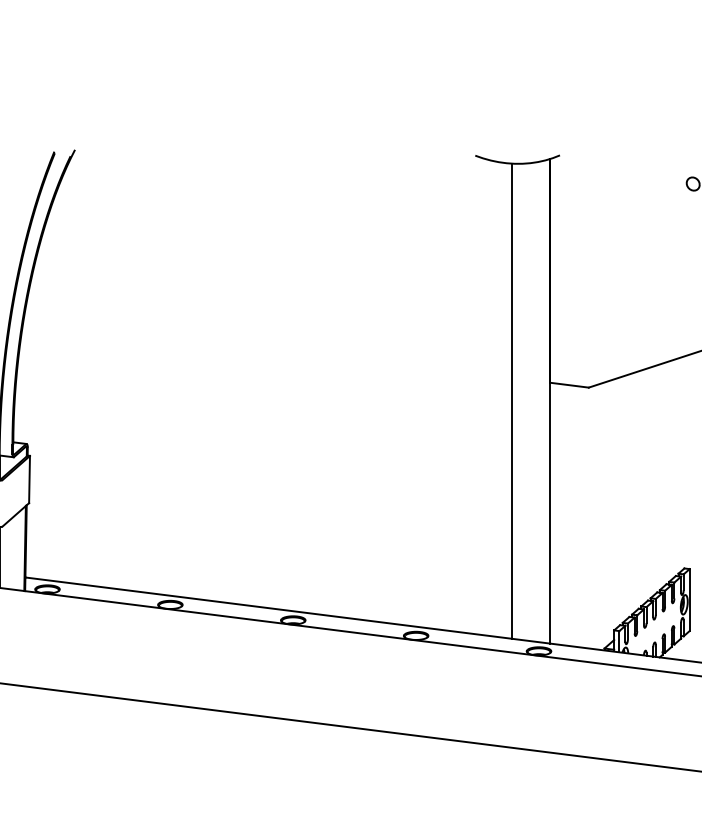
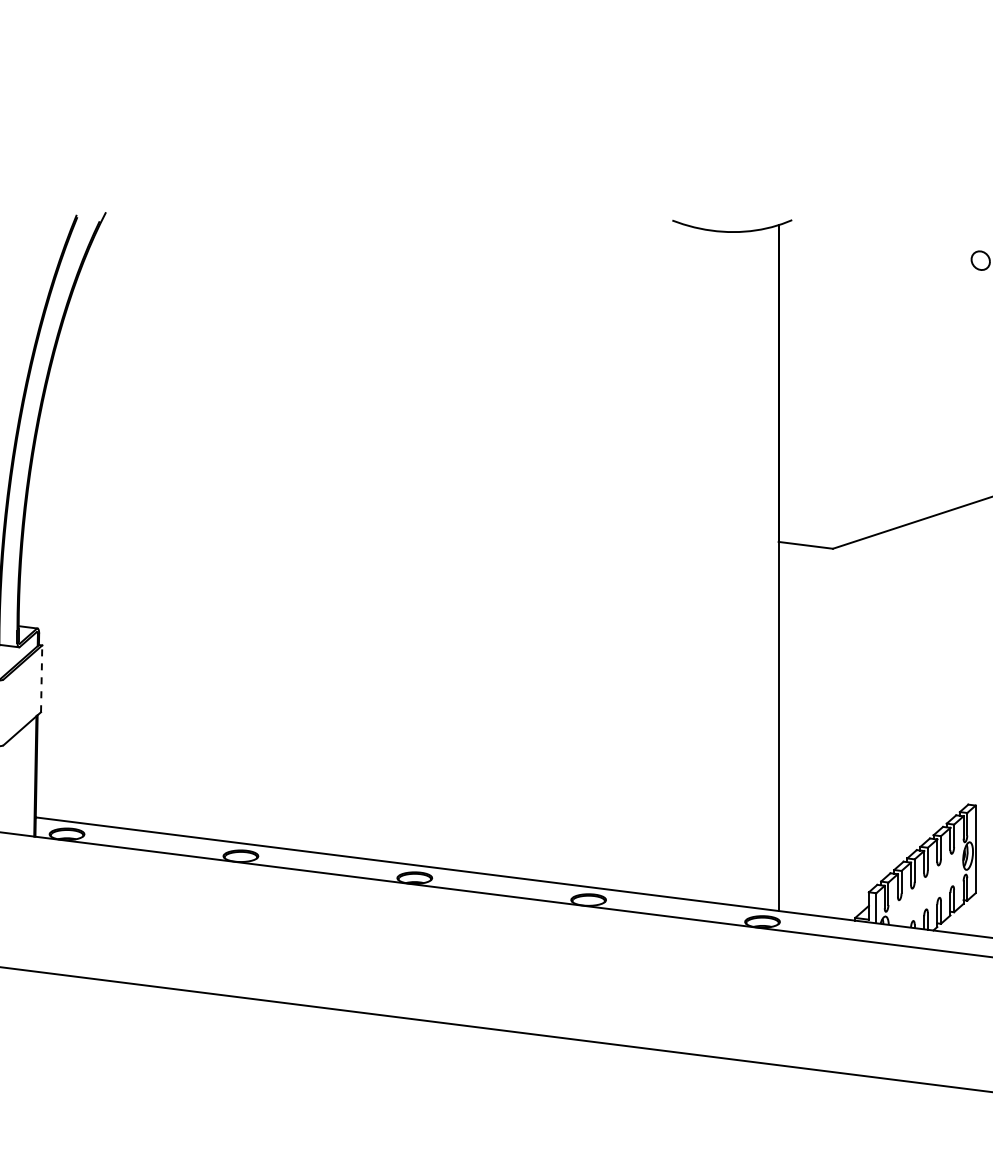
line: (512, 400) -> (724, 567), removed
line: (29, 479) -> (41, 678), solid -> dashed

